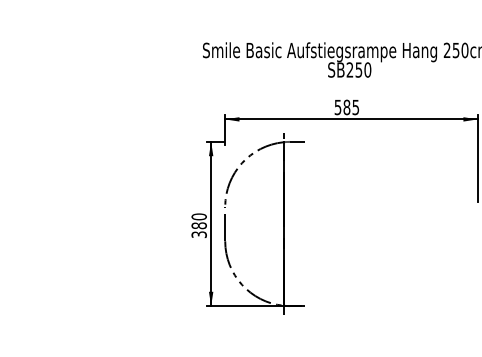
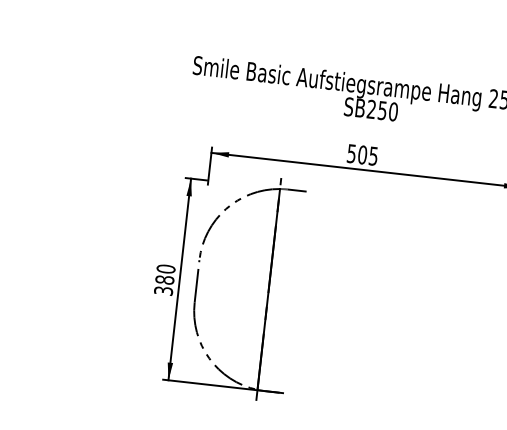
text: (346, 107) -> (362, 155), 585 -> 505

